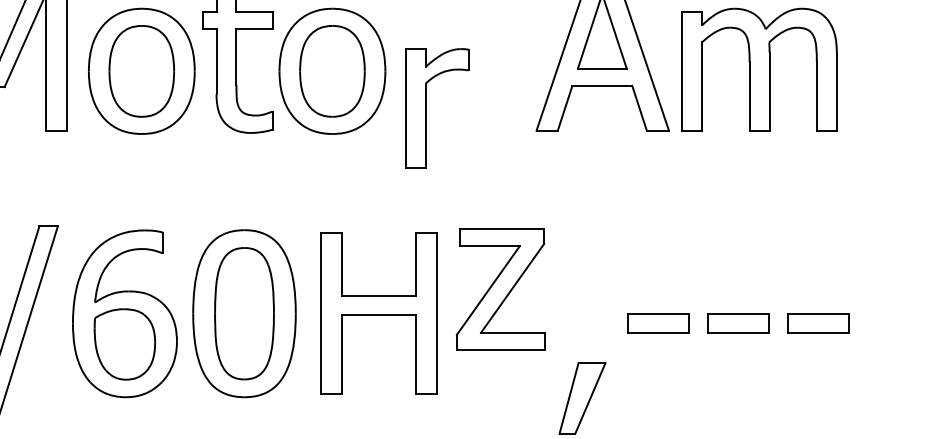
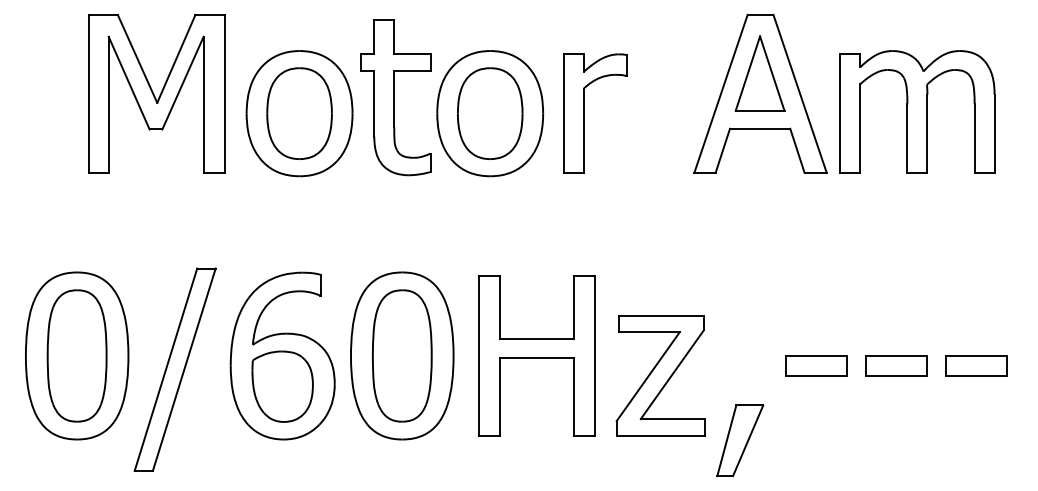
part: (426, 108) -> (584, 113), moved
part: (500, 289) -> (660, 375), moved

